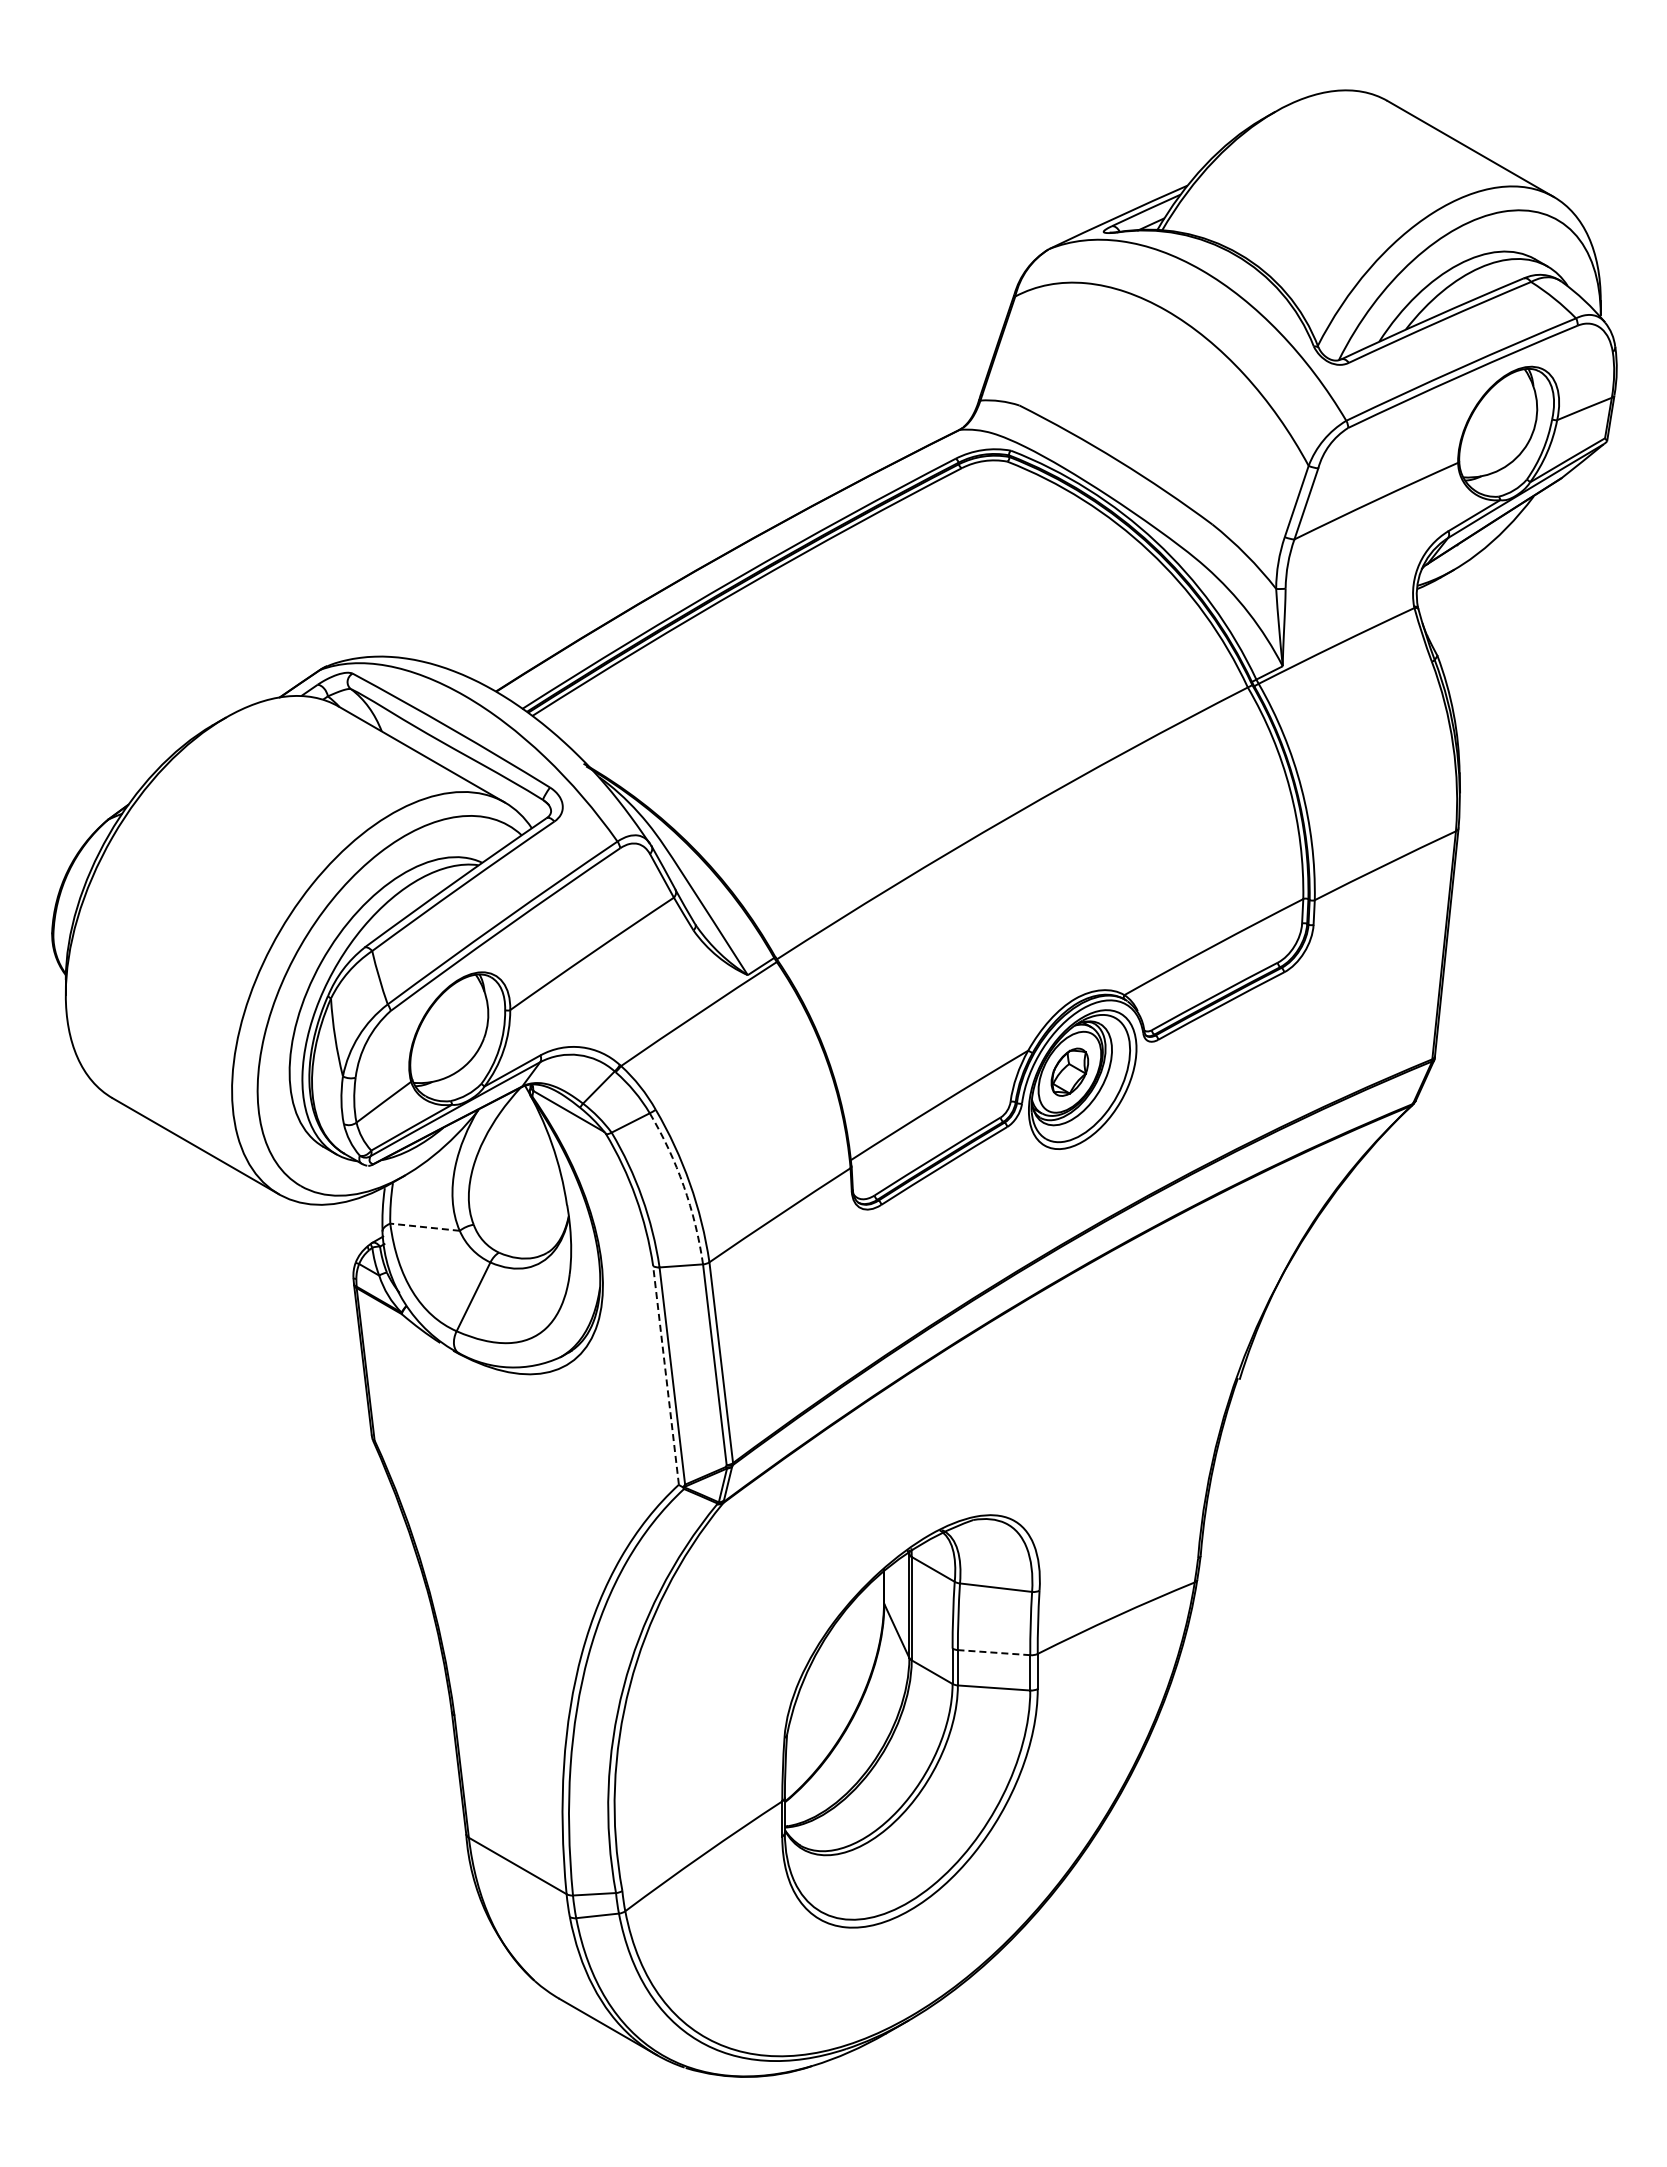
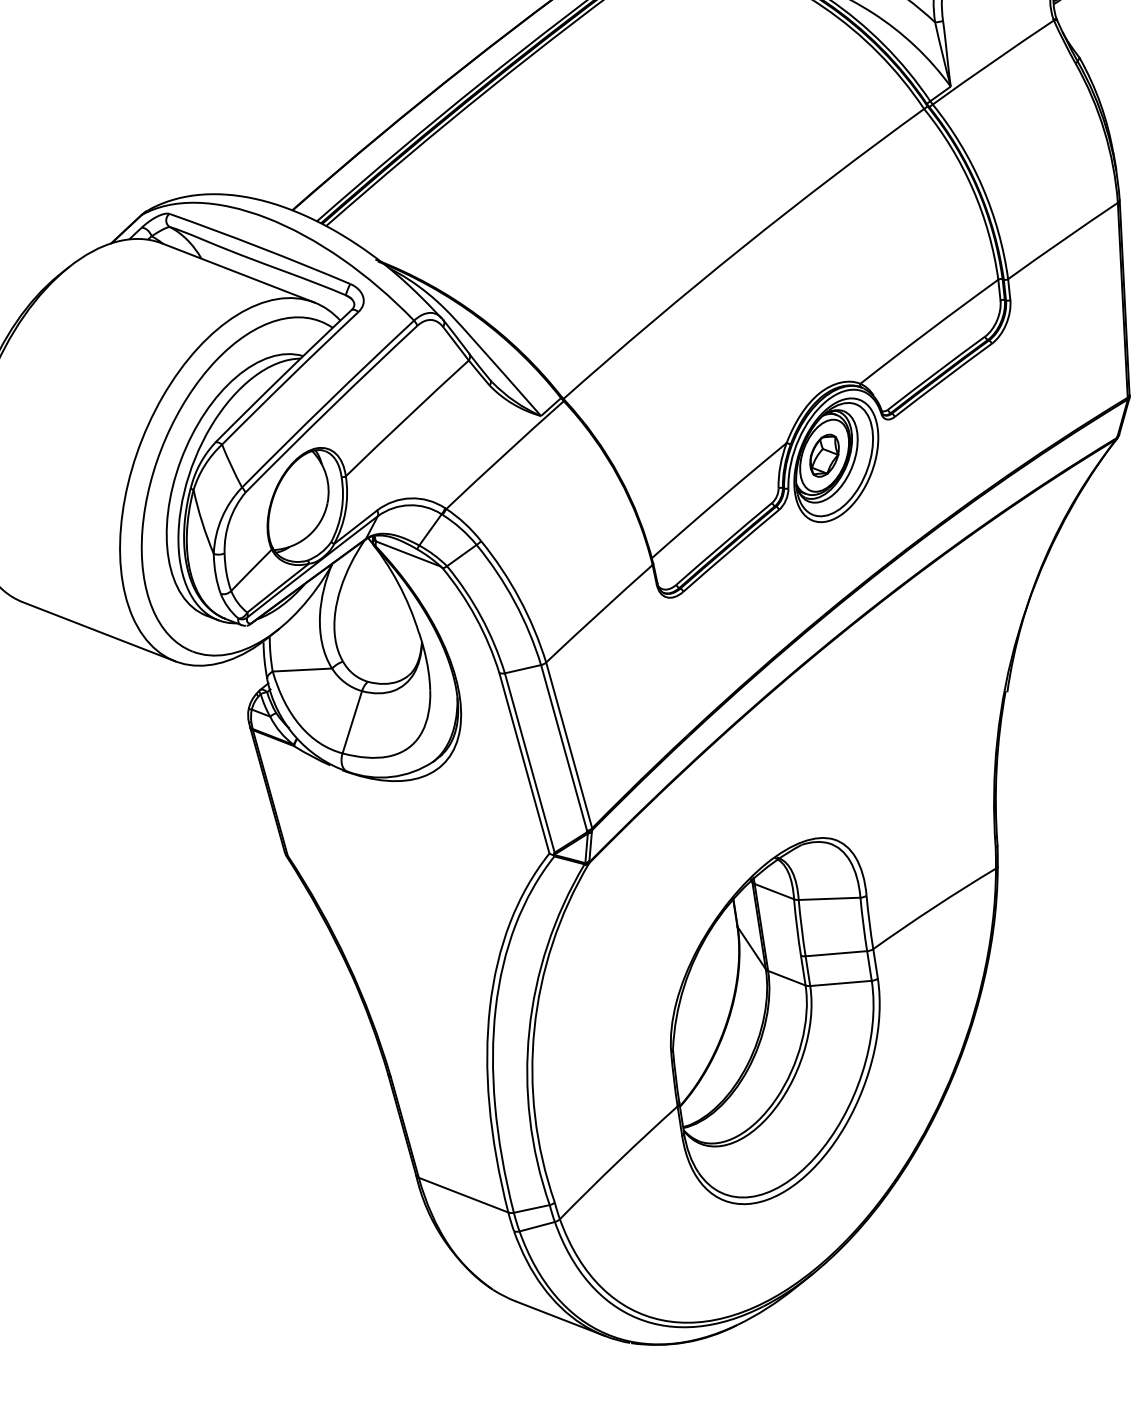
arc: (683, 1186) -> (514, 602), dashed -> solid
line: (425, 1227) -> (302, 670), dashed -> solid
line: (665, 1374) -> (523, 762), dashed -> solid
line: (993, 1652) -> (835, 953), dashed -> solid

